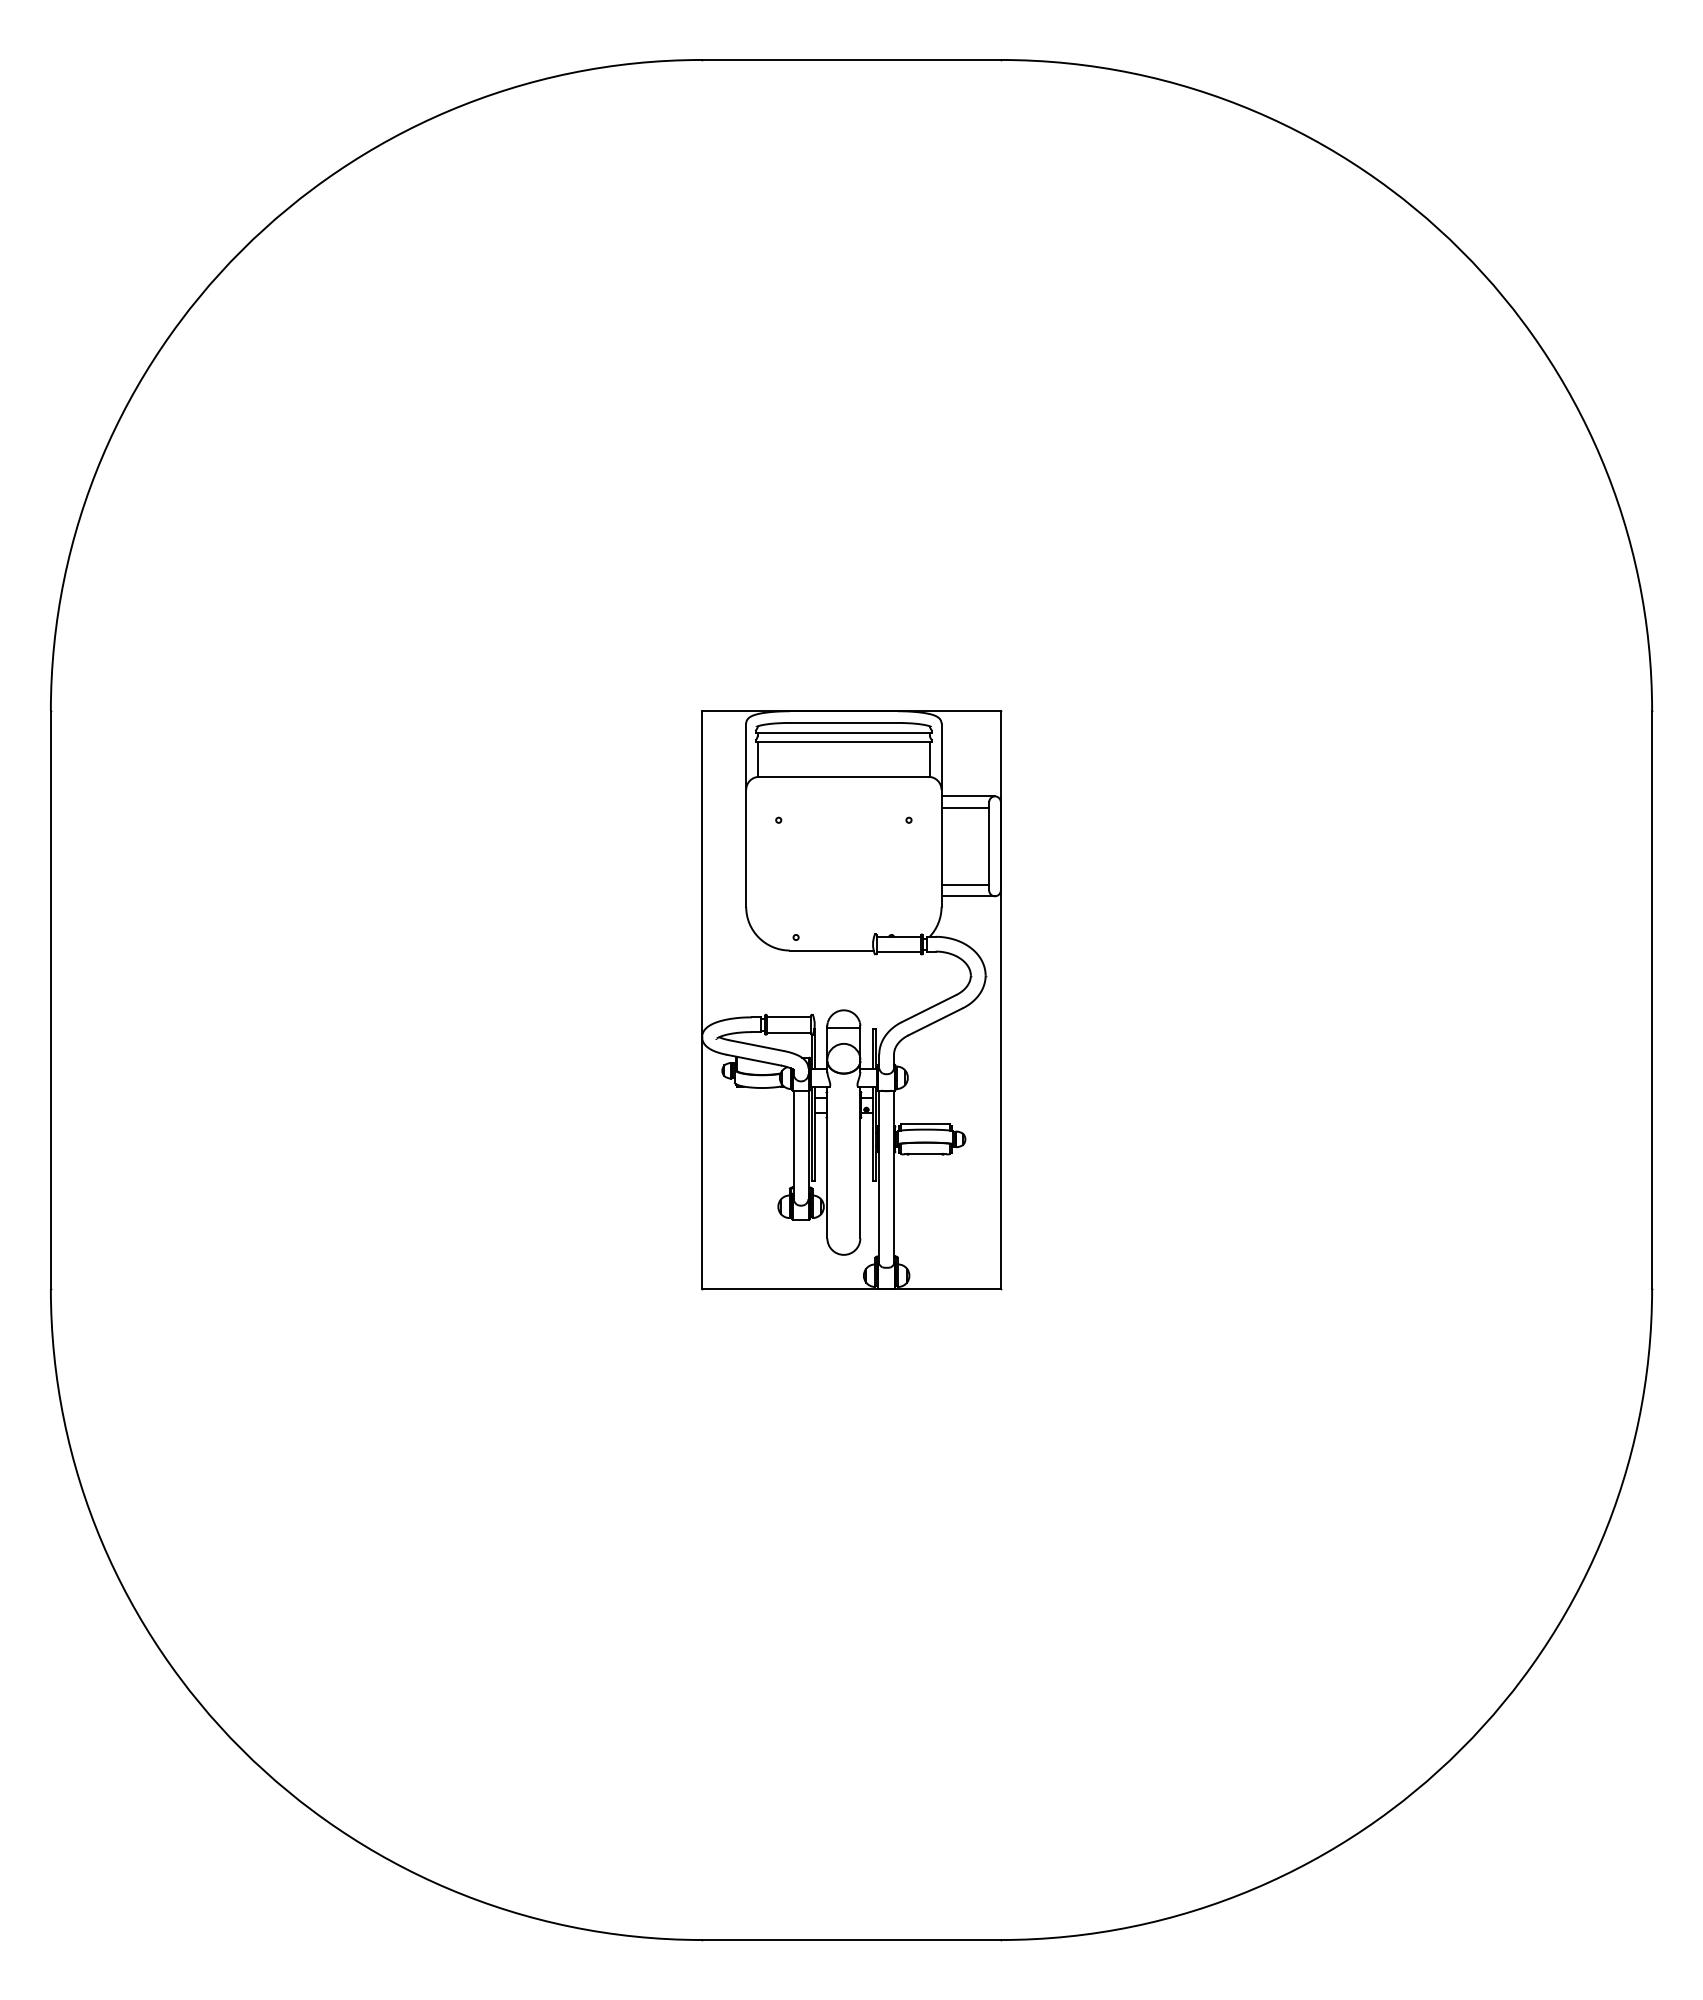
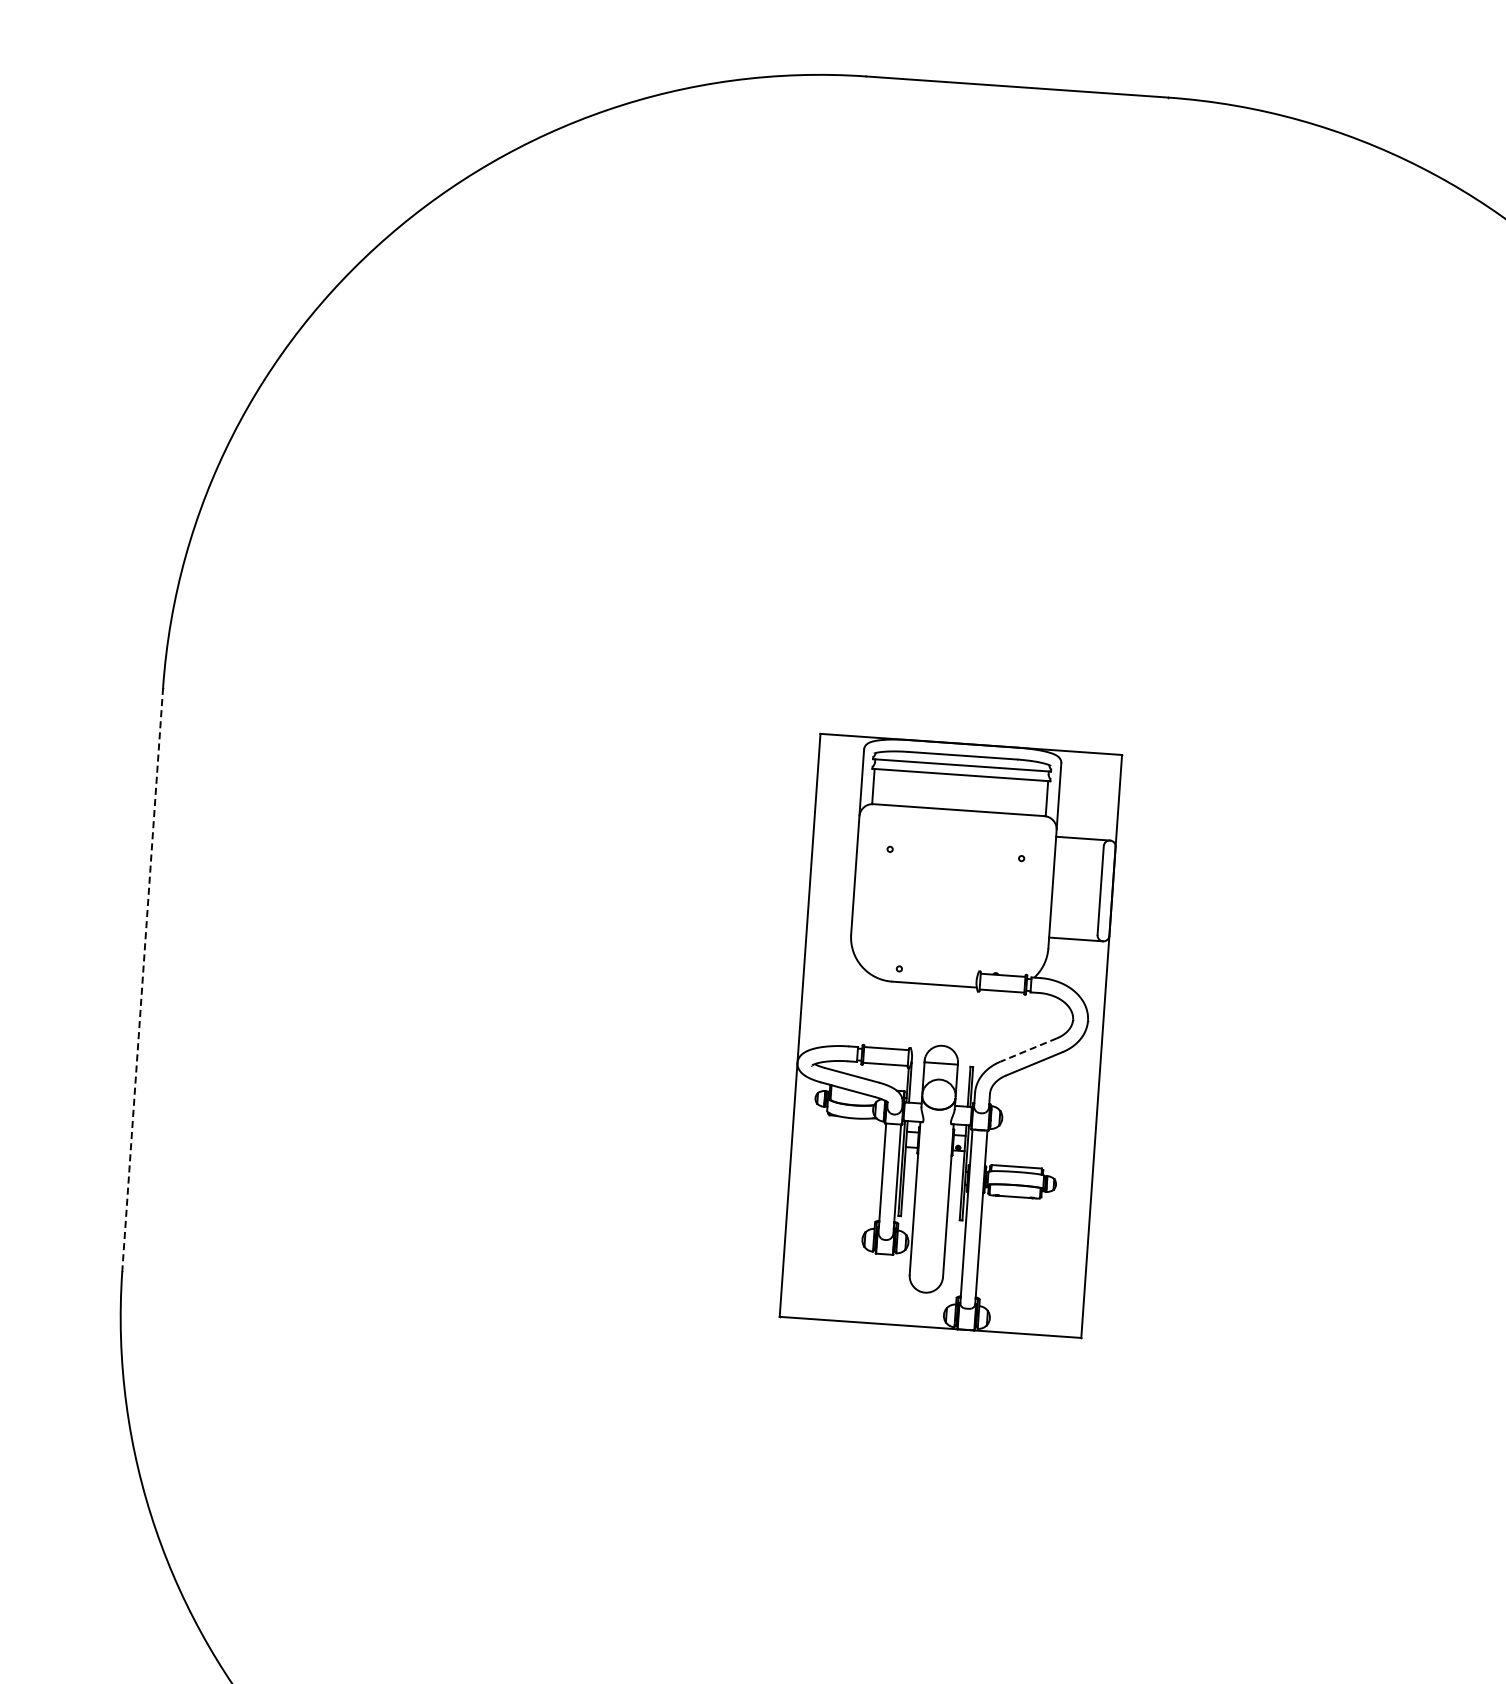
line: (965, 808) -> (1079, 850), removed
line: (965, 884) -> (1074, 927), removed
line: (50, 1000) -> (142, 979), solid -> dashed
line: (928, 1008) -> (1028, 1049), solid -> dashed

